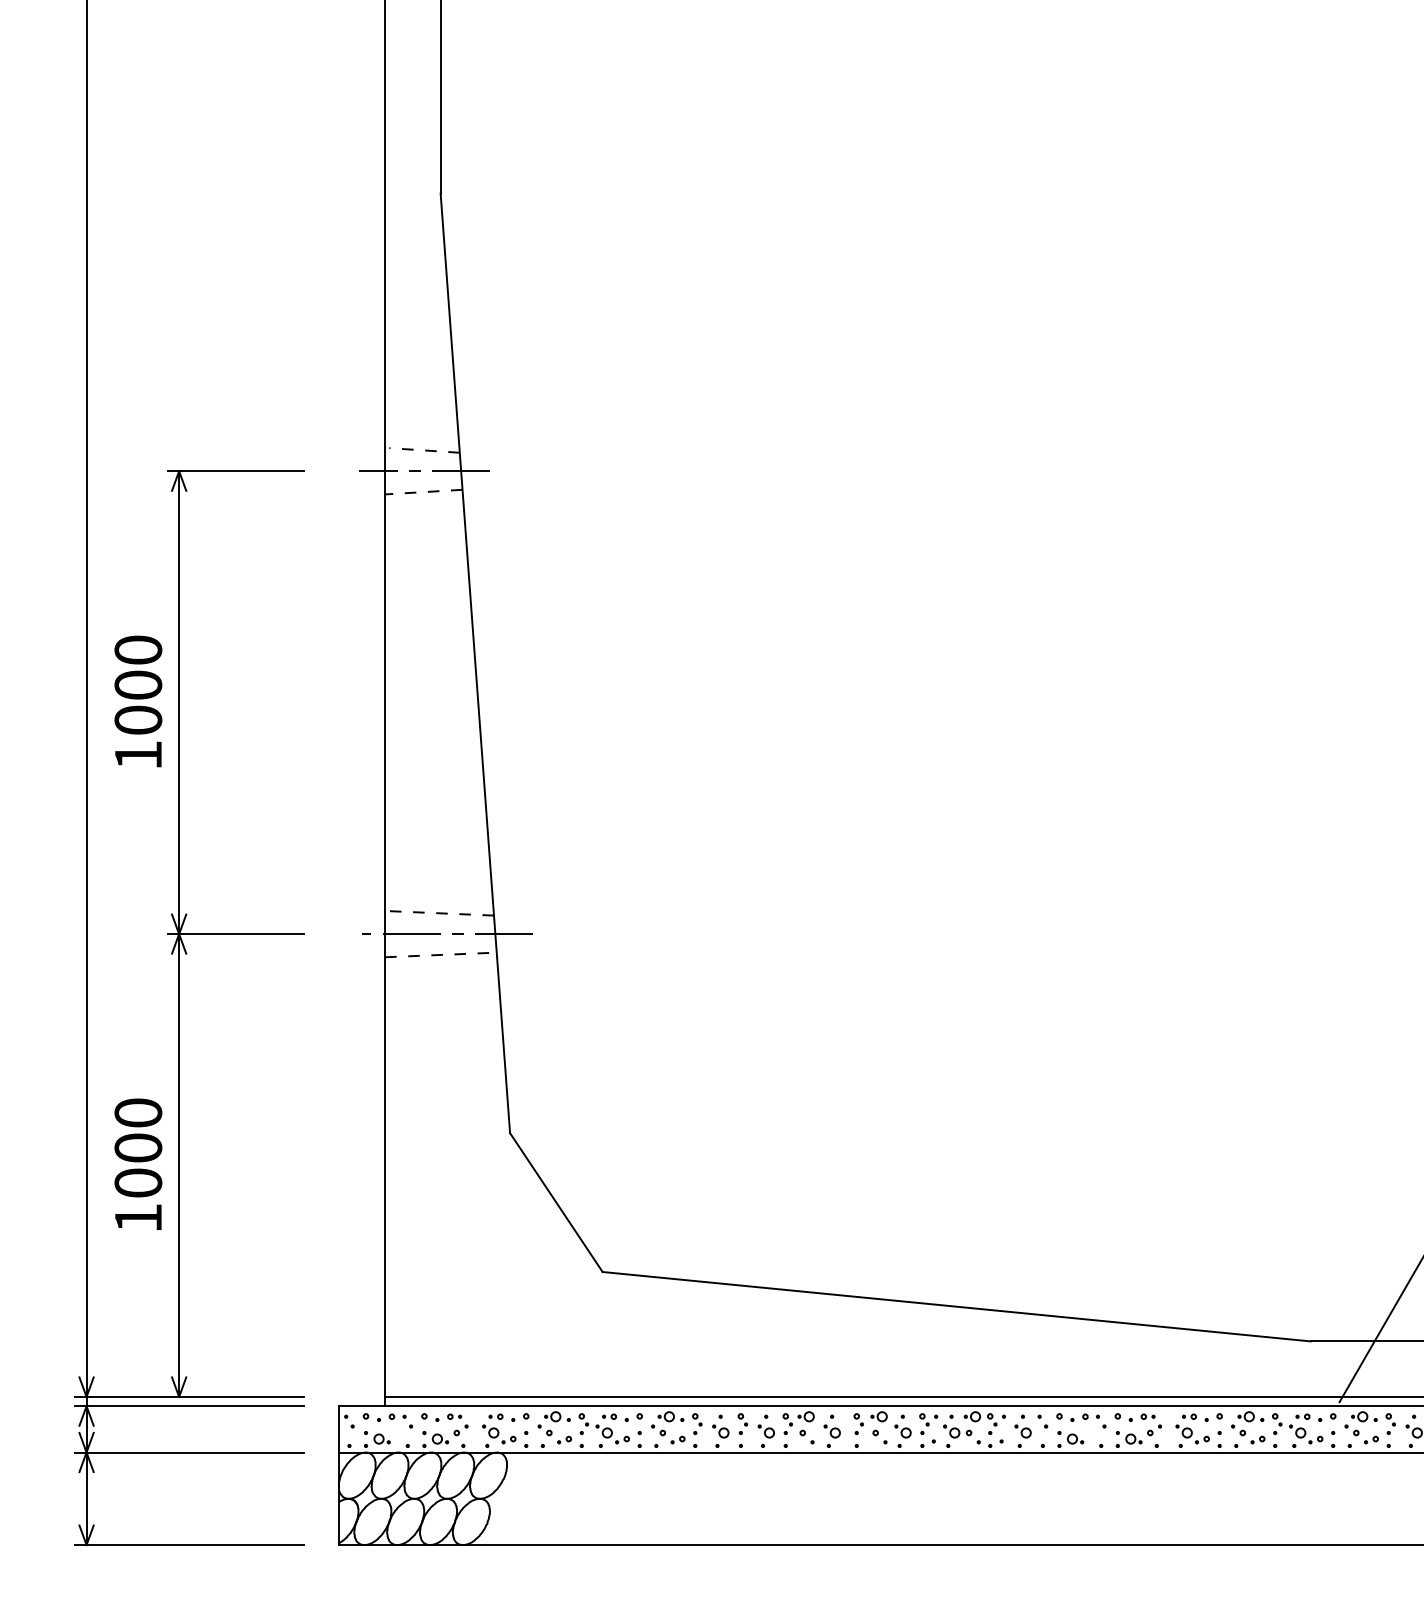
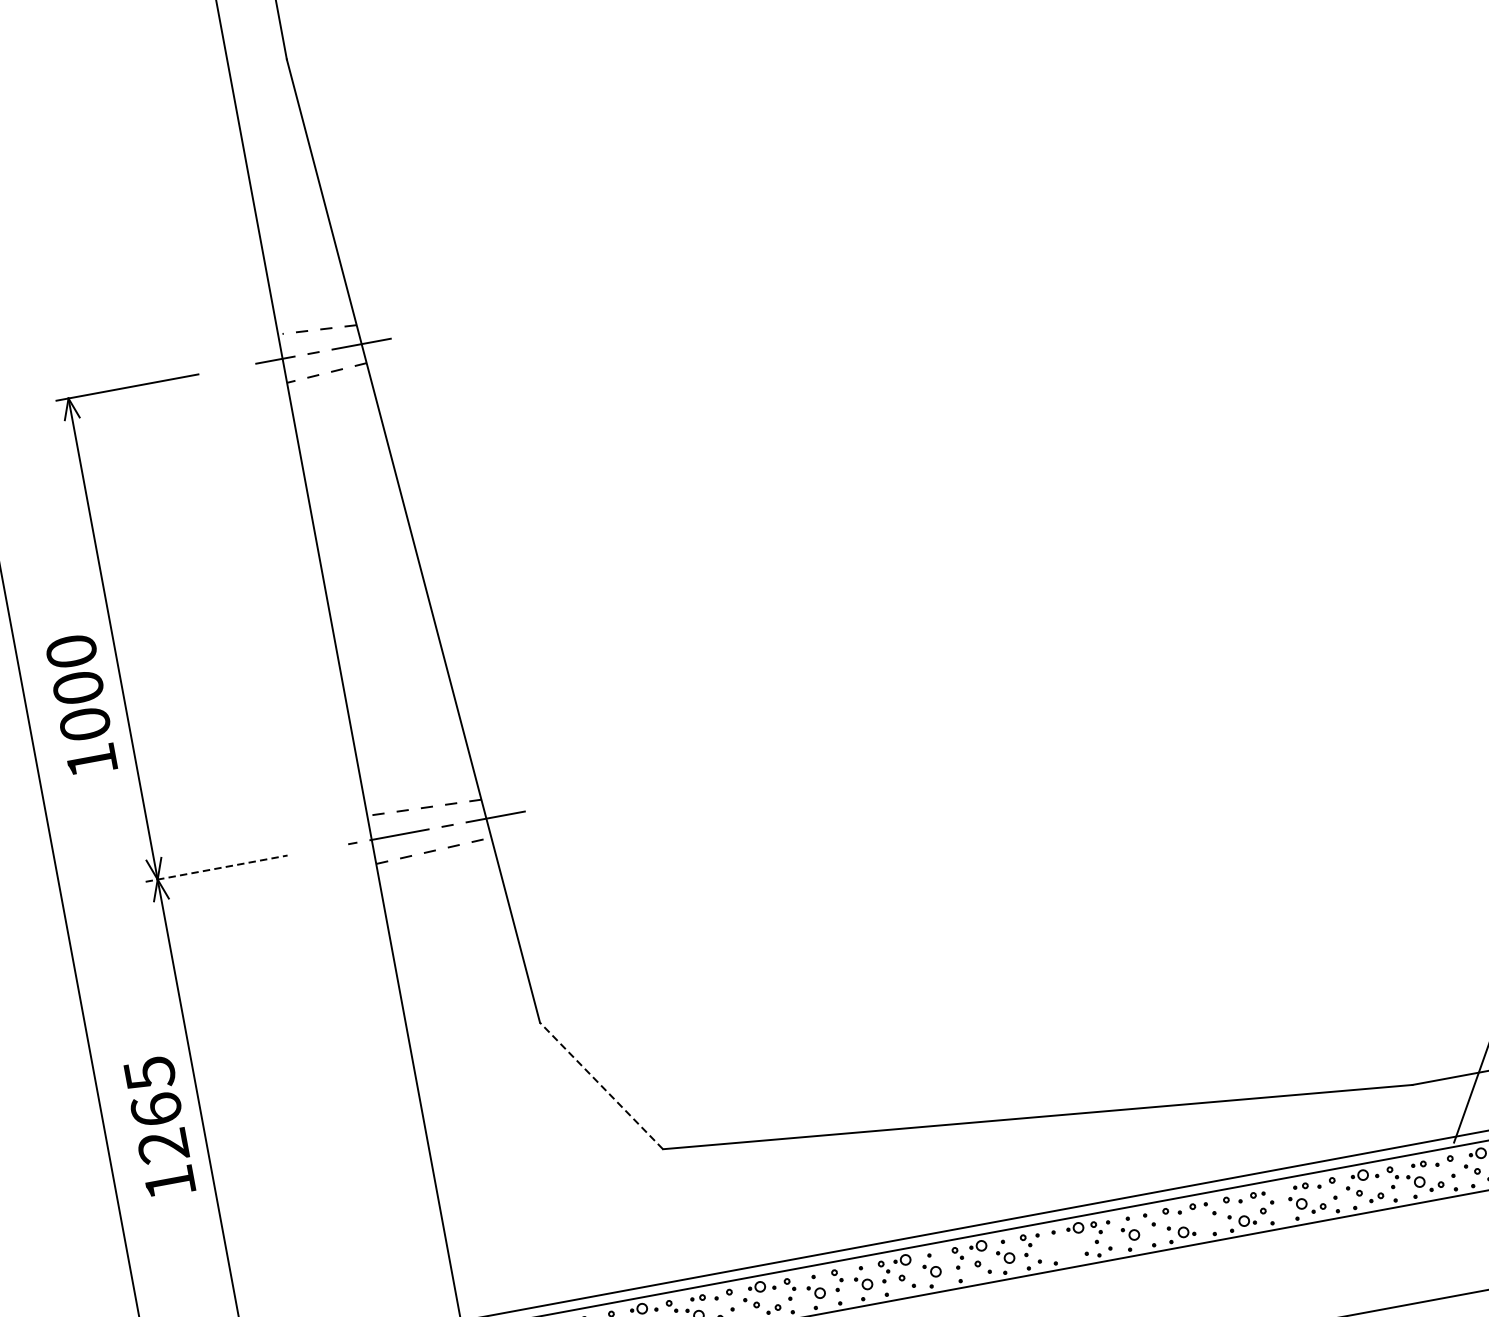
text: (138, 701) -> (81, 704), moved
line: (236, 934) -> (217, 868), solid -> dashed
text: (138, 1147) -> (156, 1109), 1000 -> 1265
line: (556, 1202) -> (601, 1085), solid -> dashed
part: (957, 1431) -> (1062, 1246), removed

